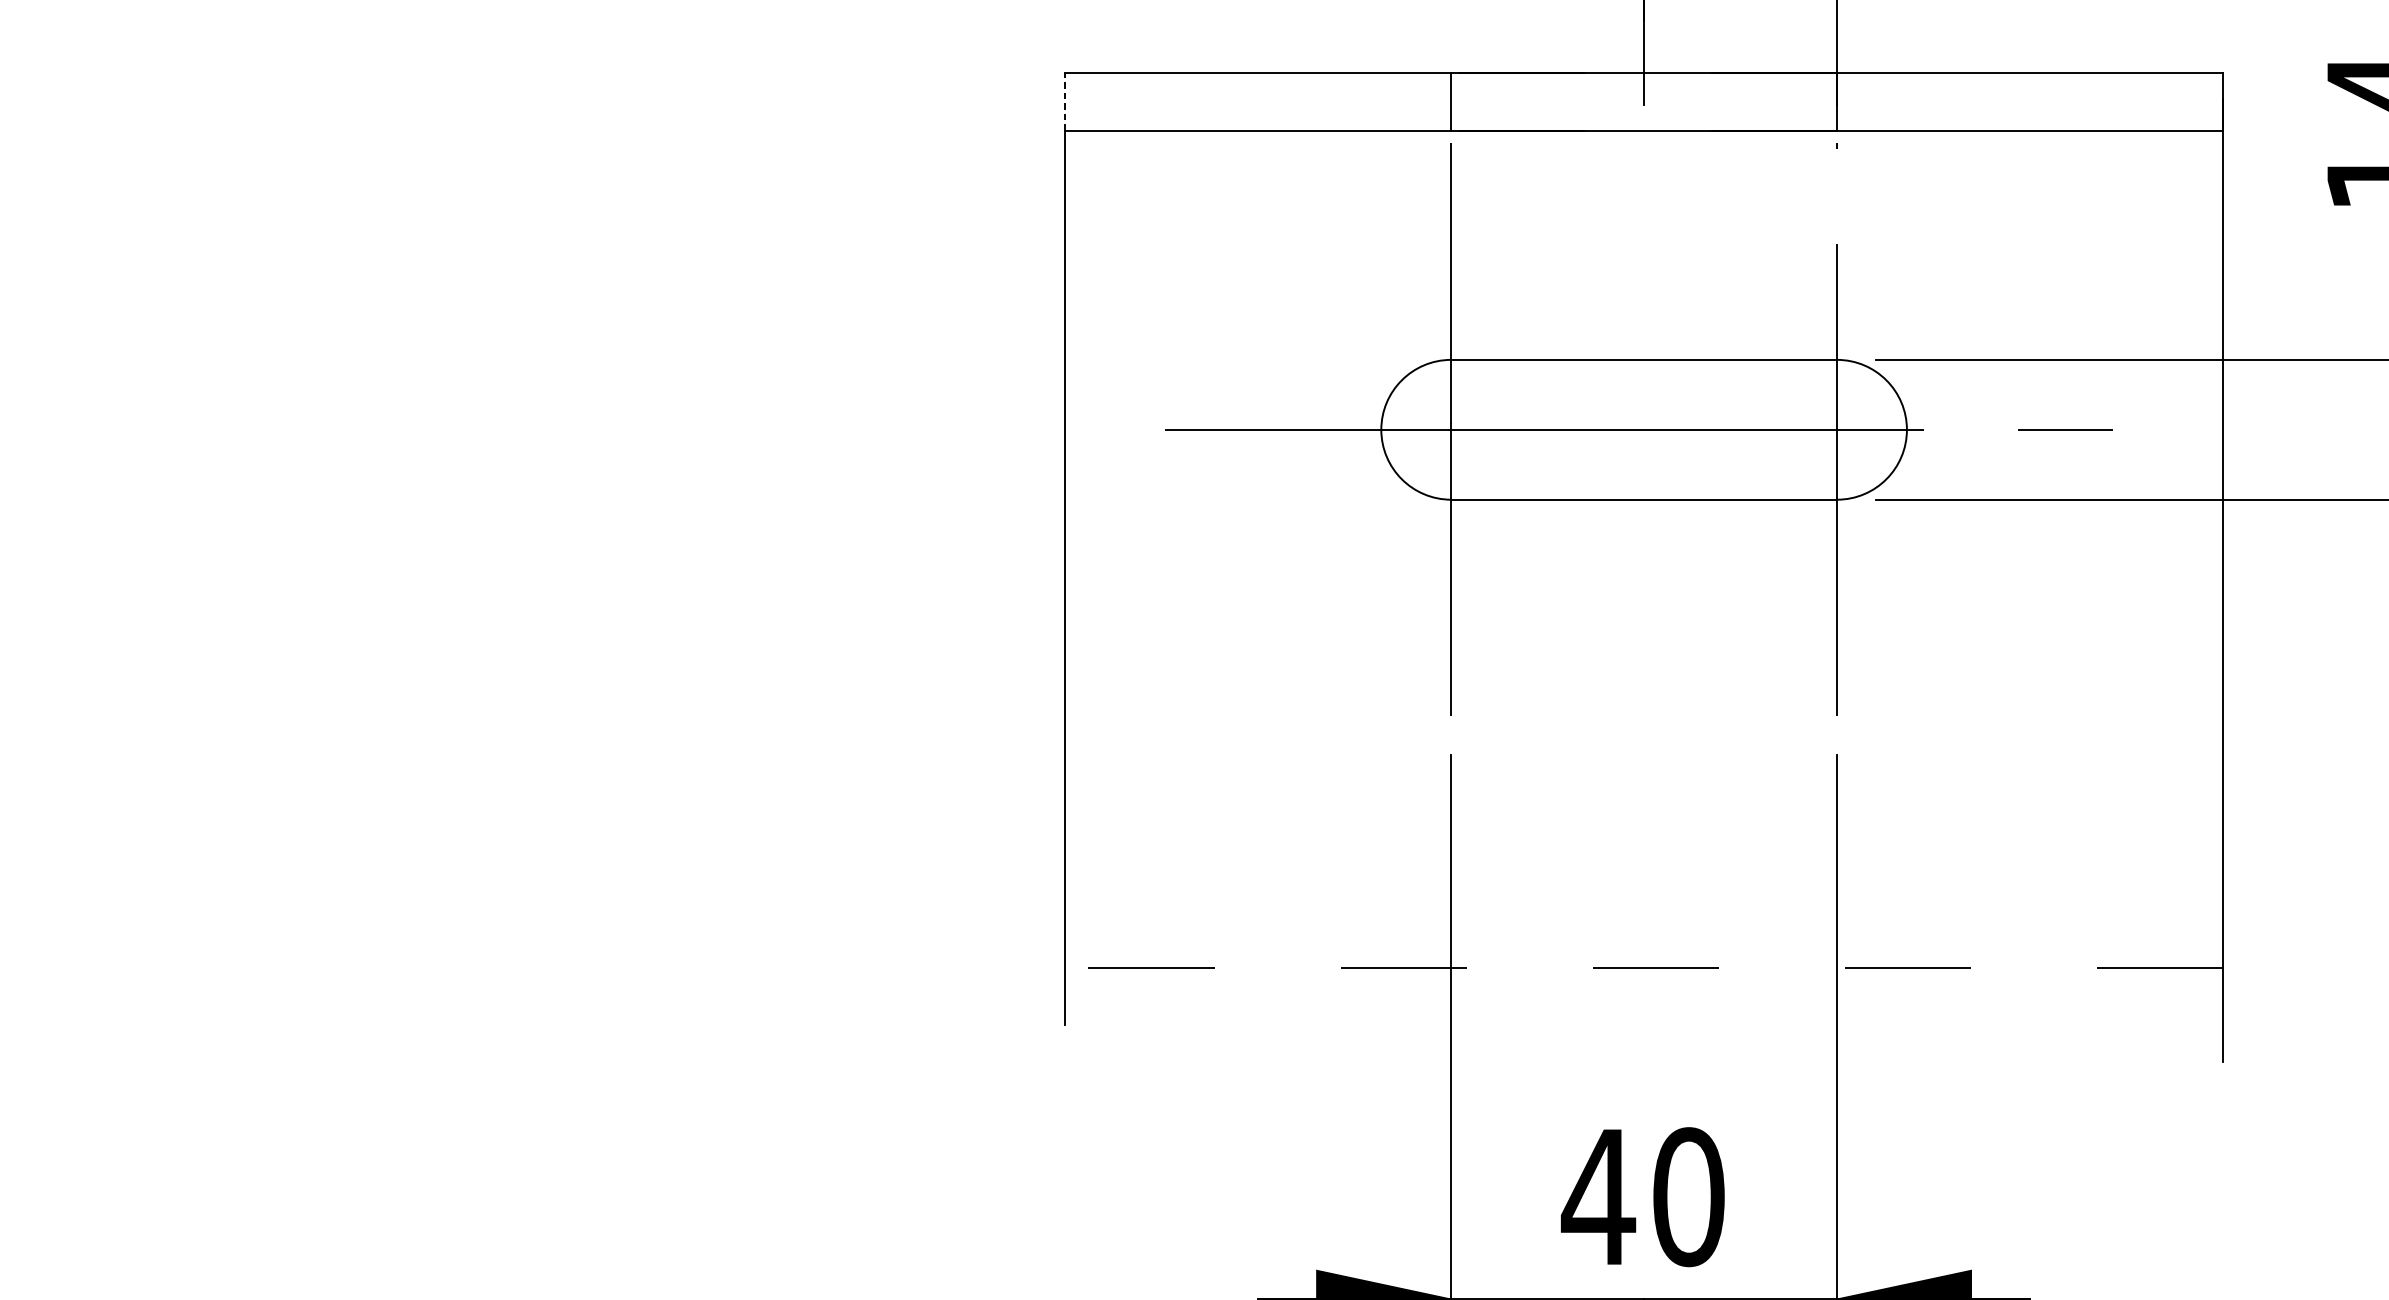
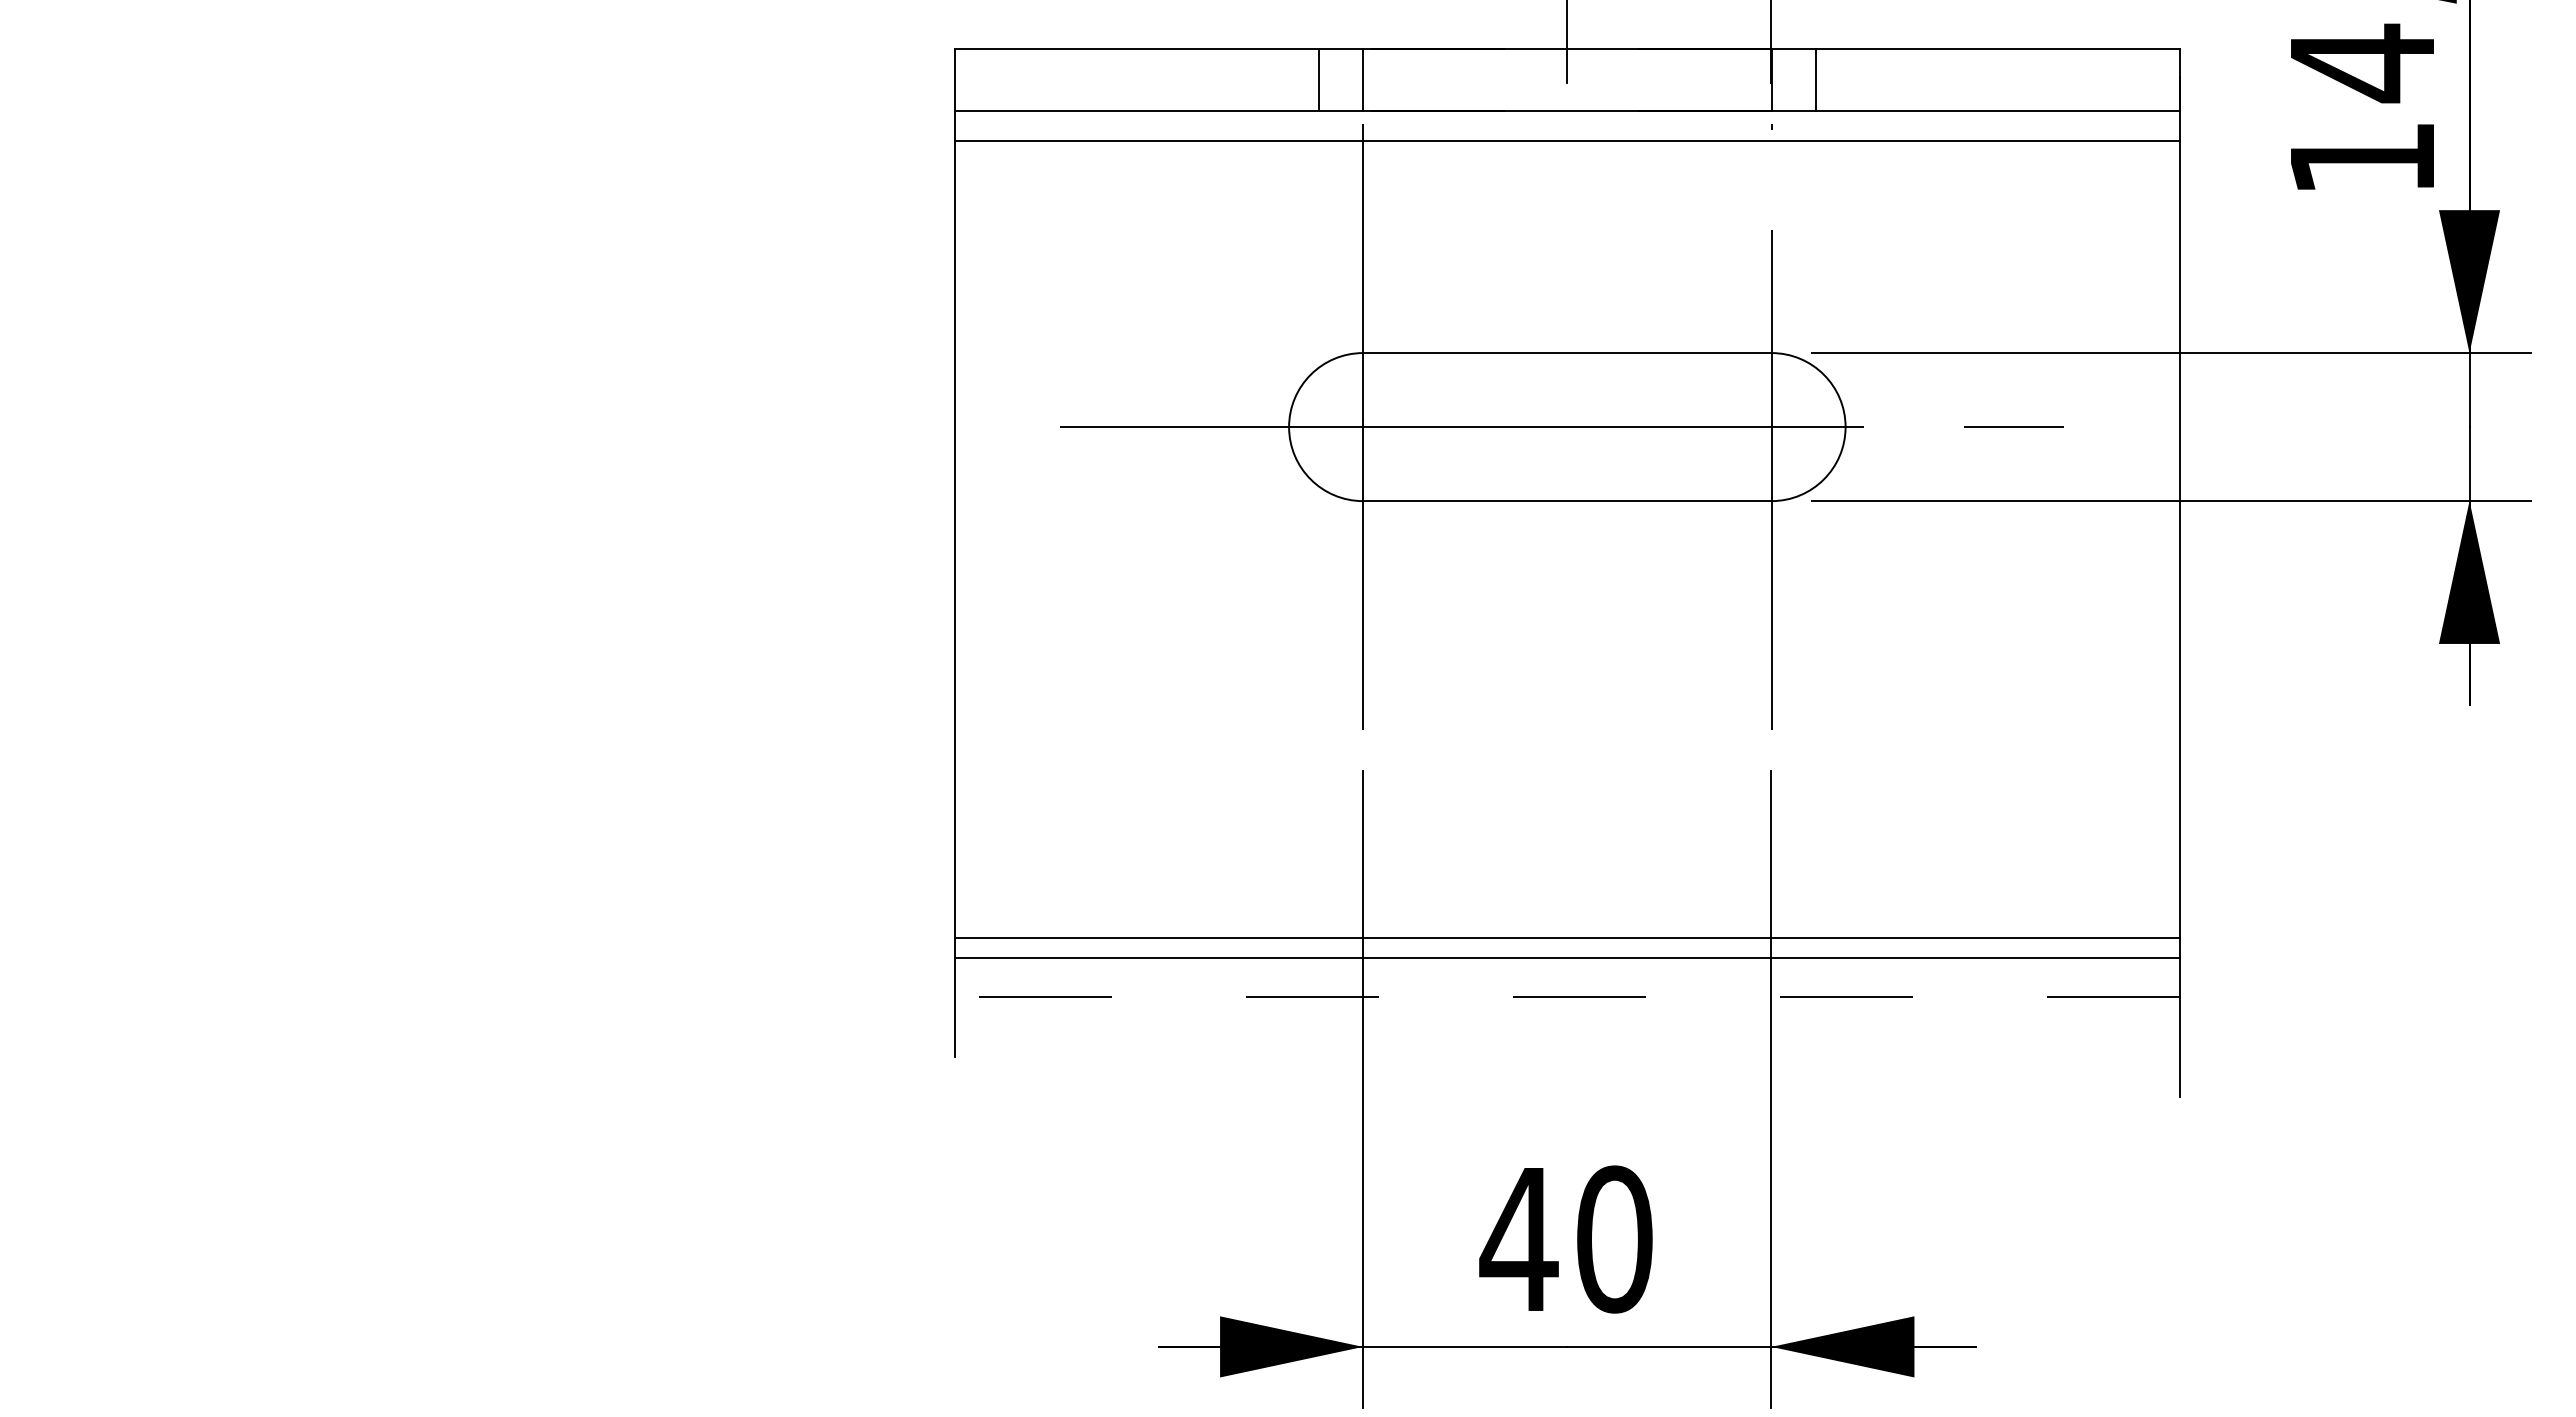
line: (1065, 101) -> (954, 79), dashed -> solid
line: (1409, 101) -> (1318, 79), added
line: (1879, 101) -> (1816, 79), added
line: (1644, 160) -> (1567, 141), added
line: (1644, 911) -> (1567, 937), added
line: (1644, 930) -> (1567, 957), added

